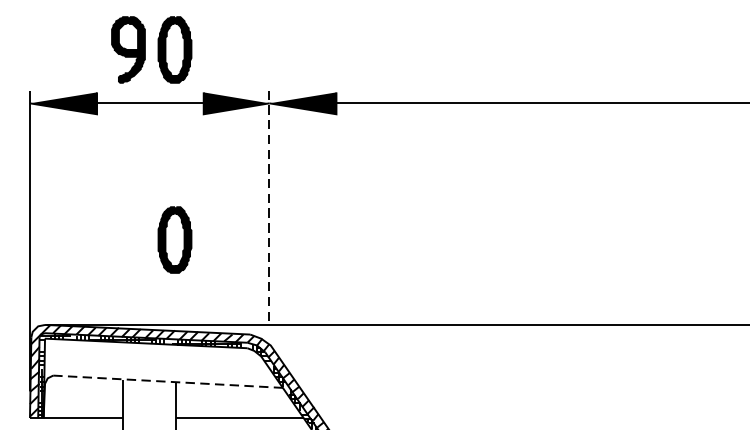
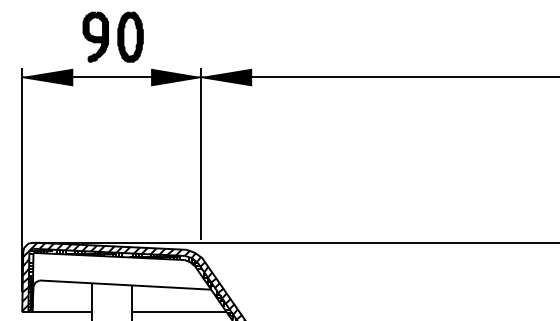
line: (269, 205) -> (201, 153), dashed -> solid
part: (174, 239) -> (130, 178), removed
line: (168, 382) -> (125, 285), dashed -> solid

